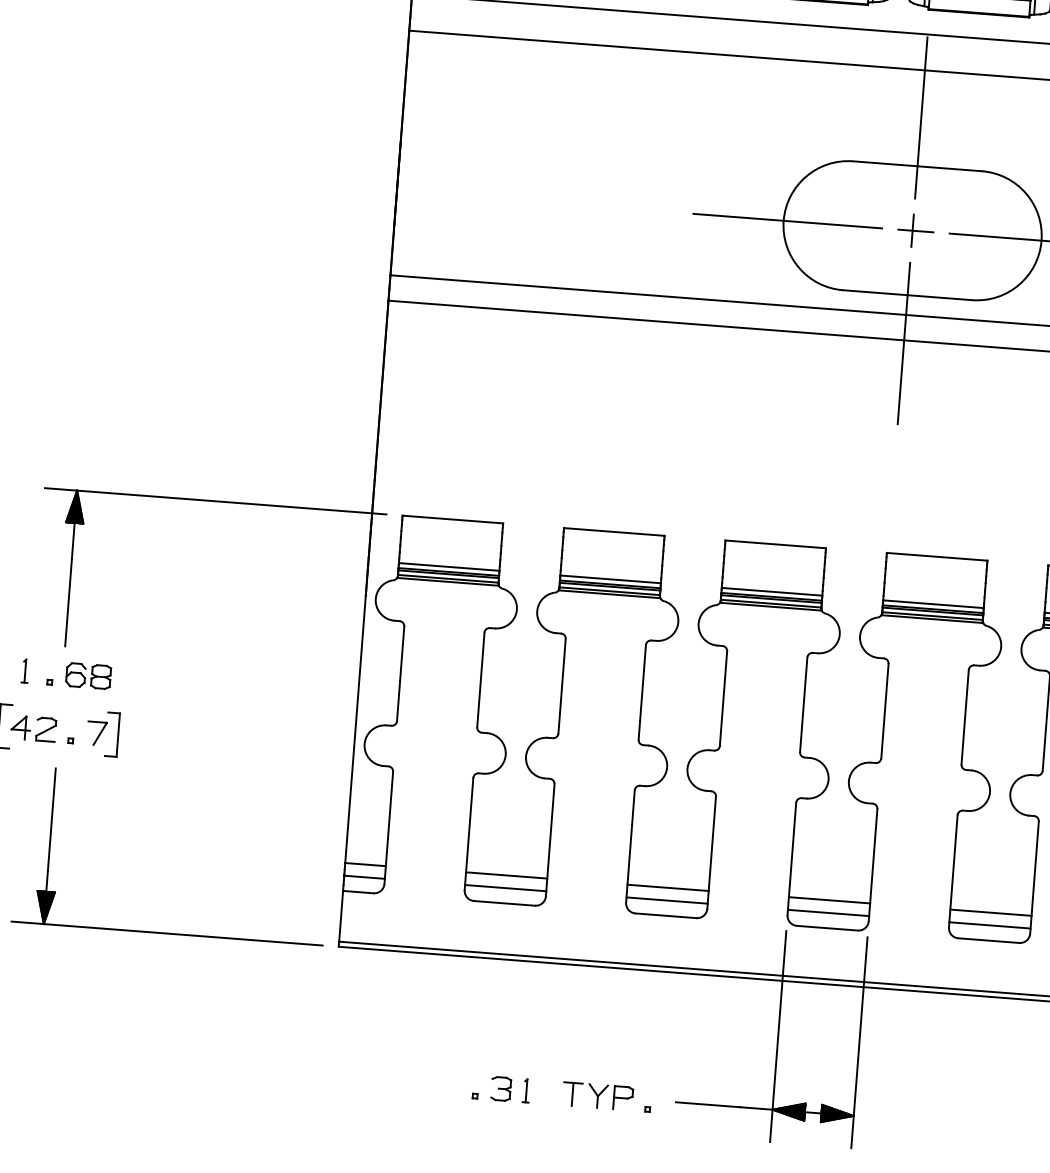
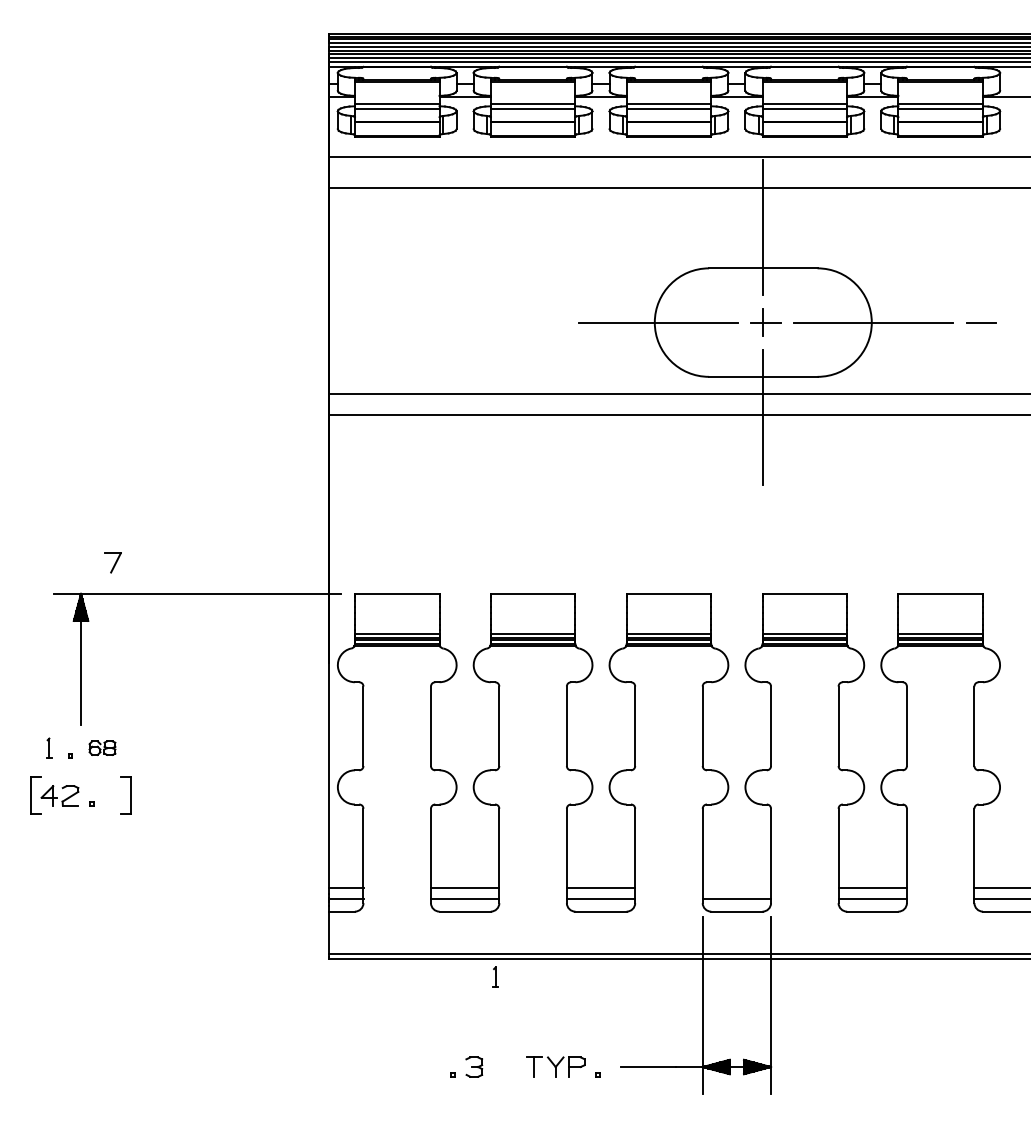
part: (88, 675) -> (102, 747), size x0.7
part: (96, 733) -> (112, 562), moved
line: (829, 900) -> (736, 888), removed
part: (166, 933) -> (184, 958), removed
part: (526, 1090) -> (495, 976), moved

